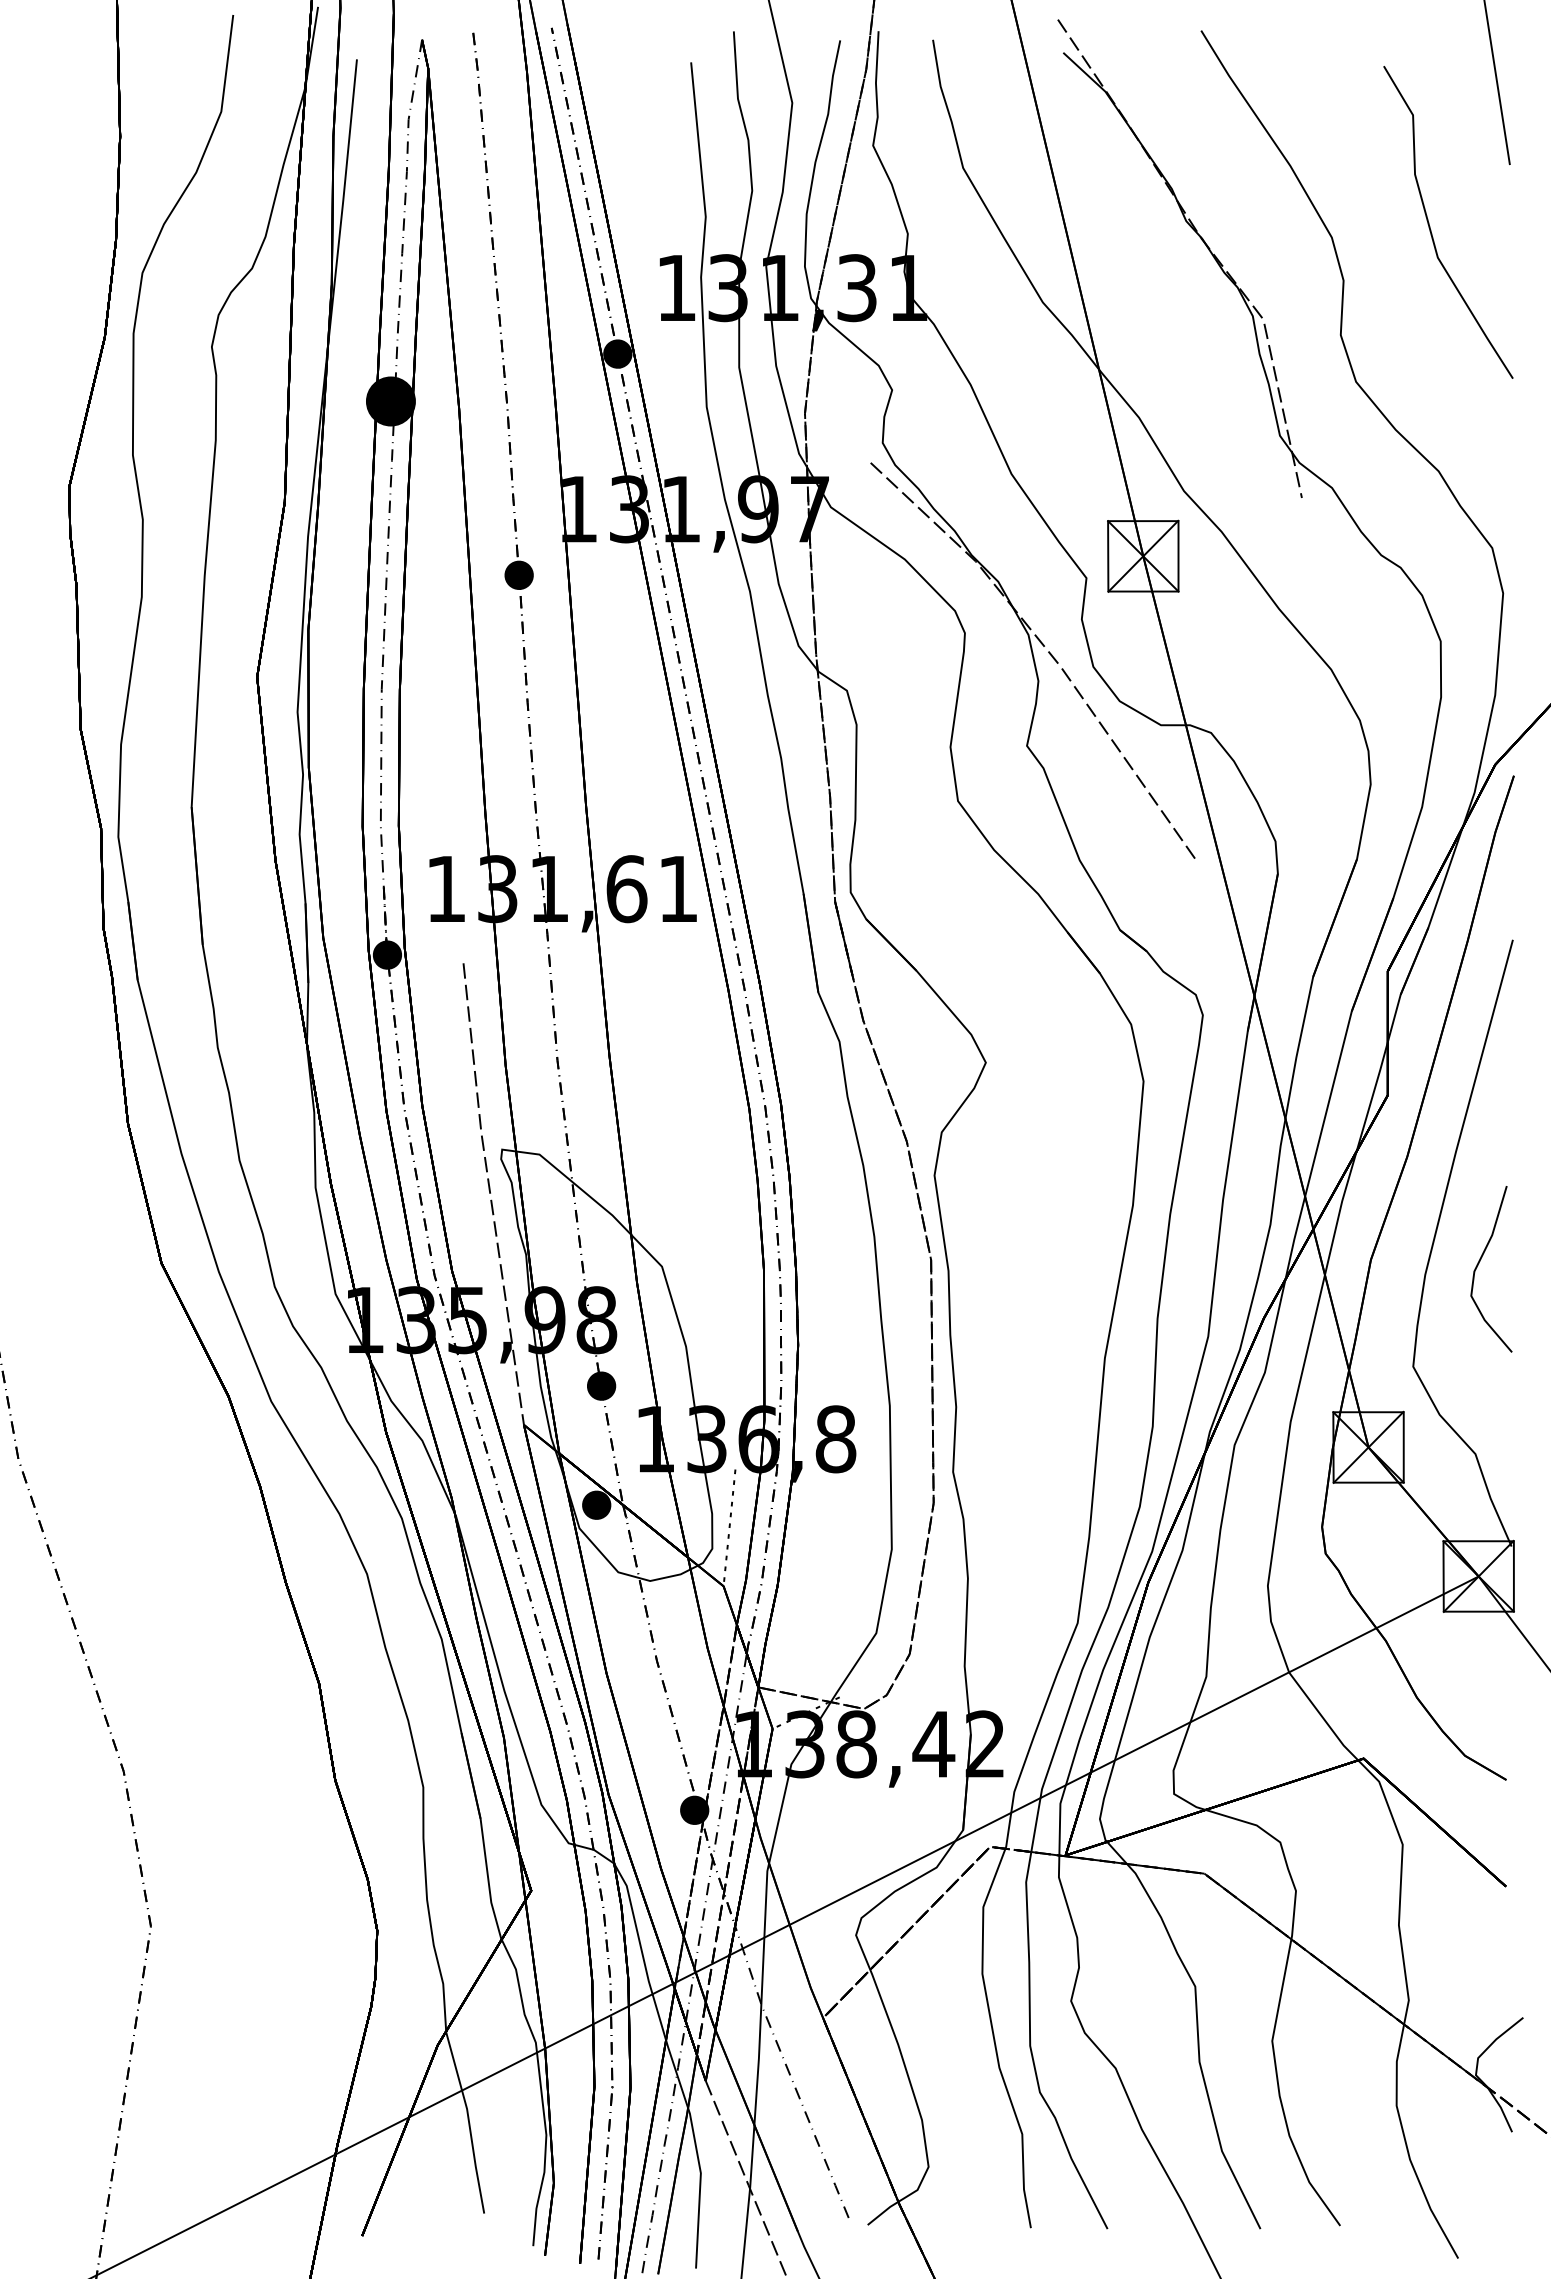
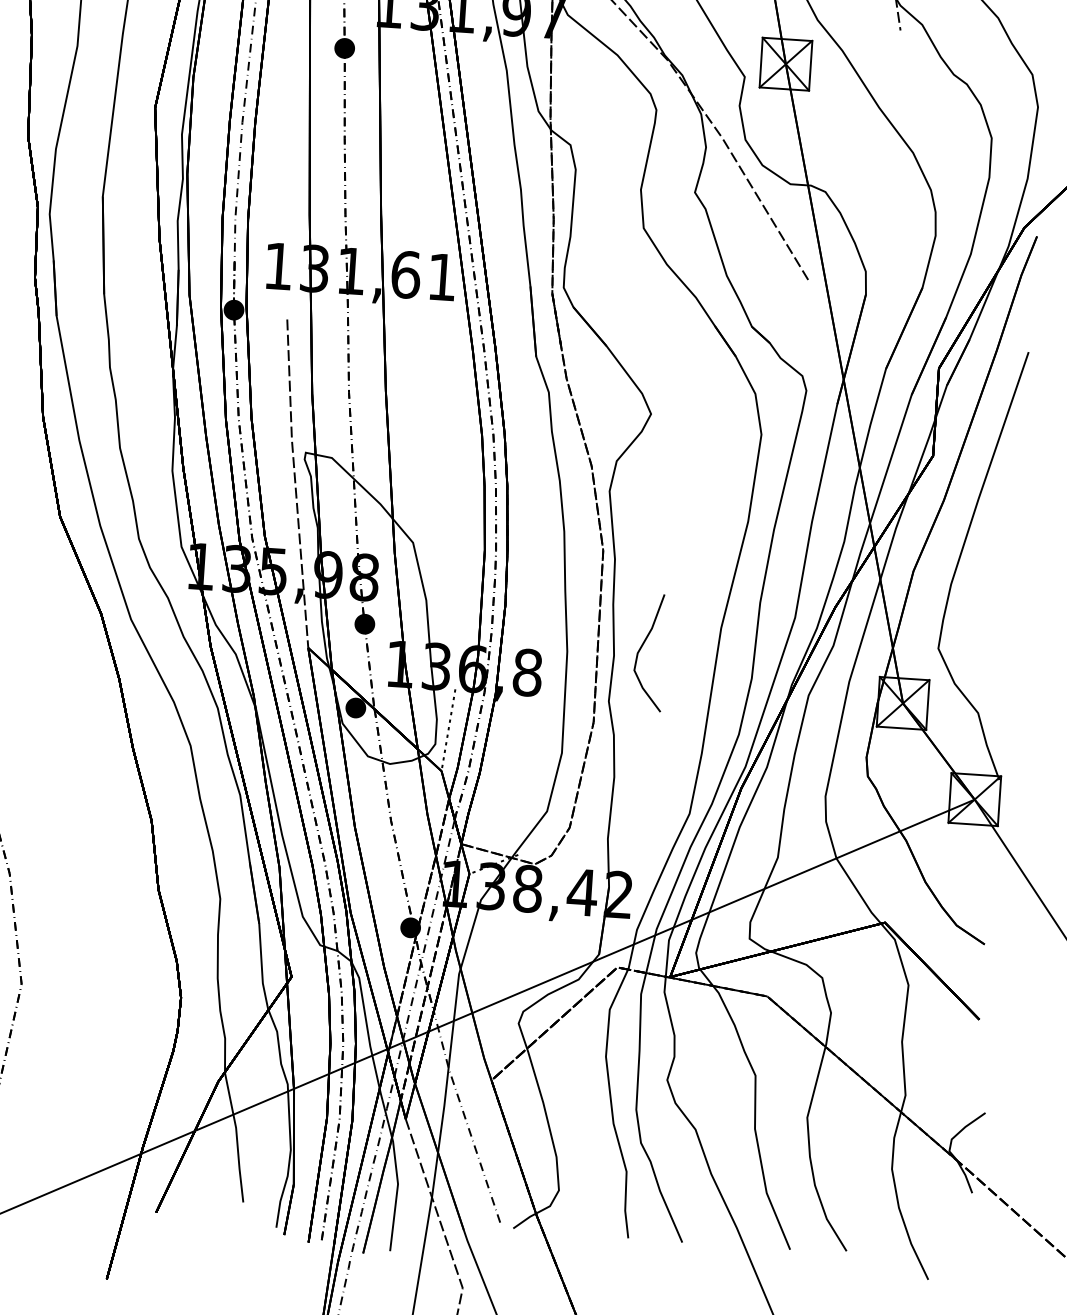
curve: (1479, 1263) -> (641, 647), moved

